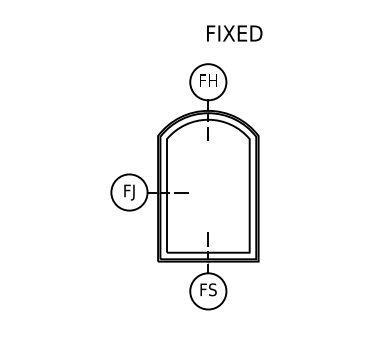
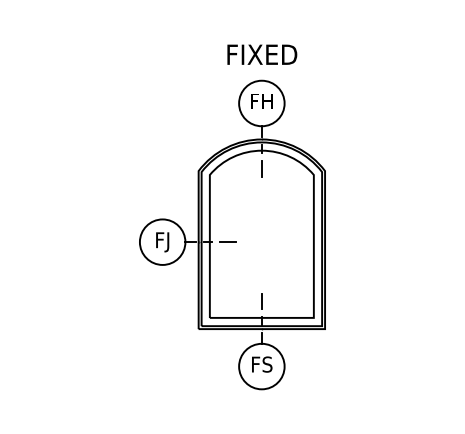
text: (234, 33) -> (262, 54), moved

